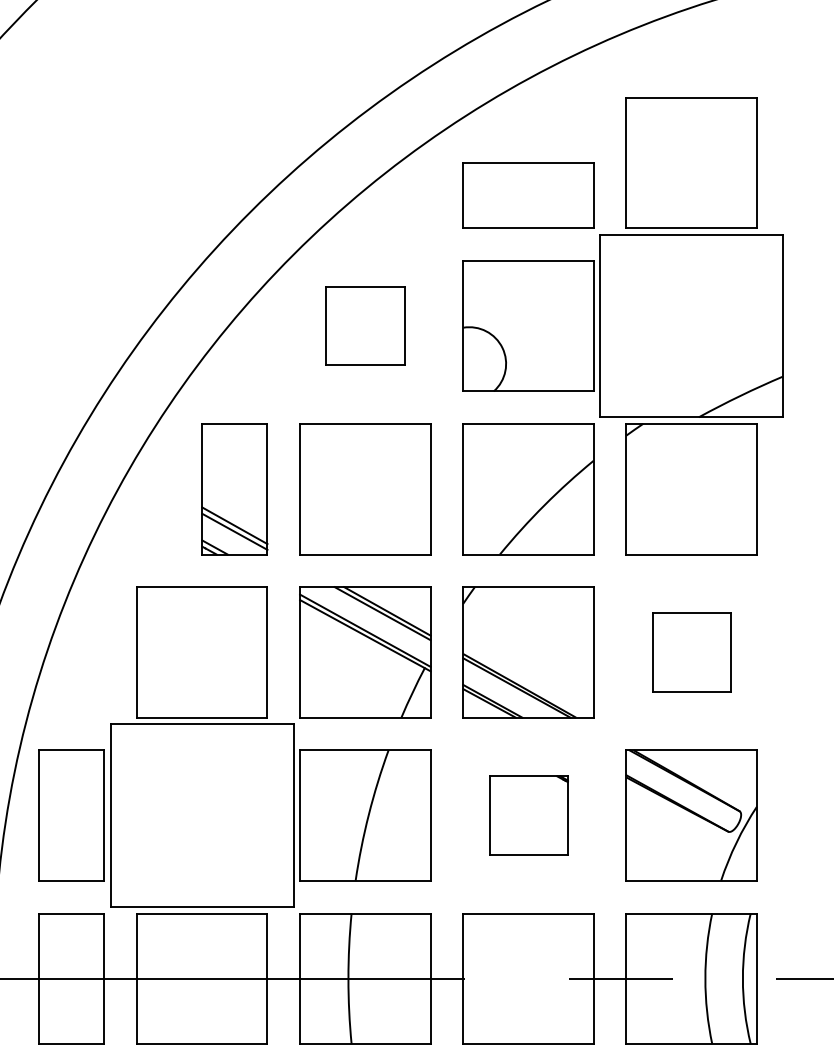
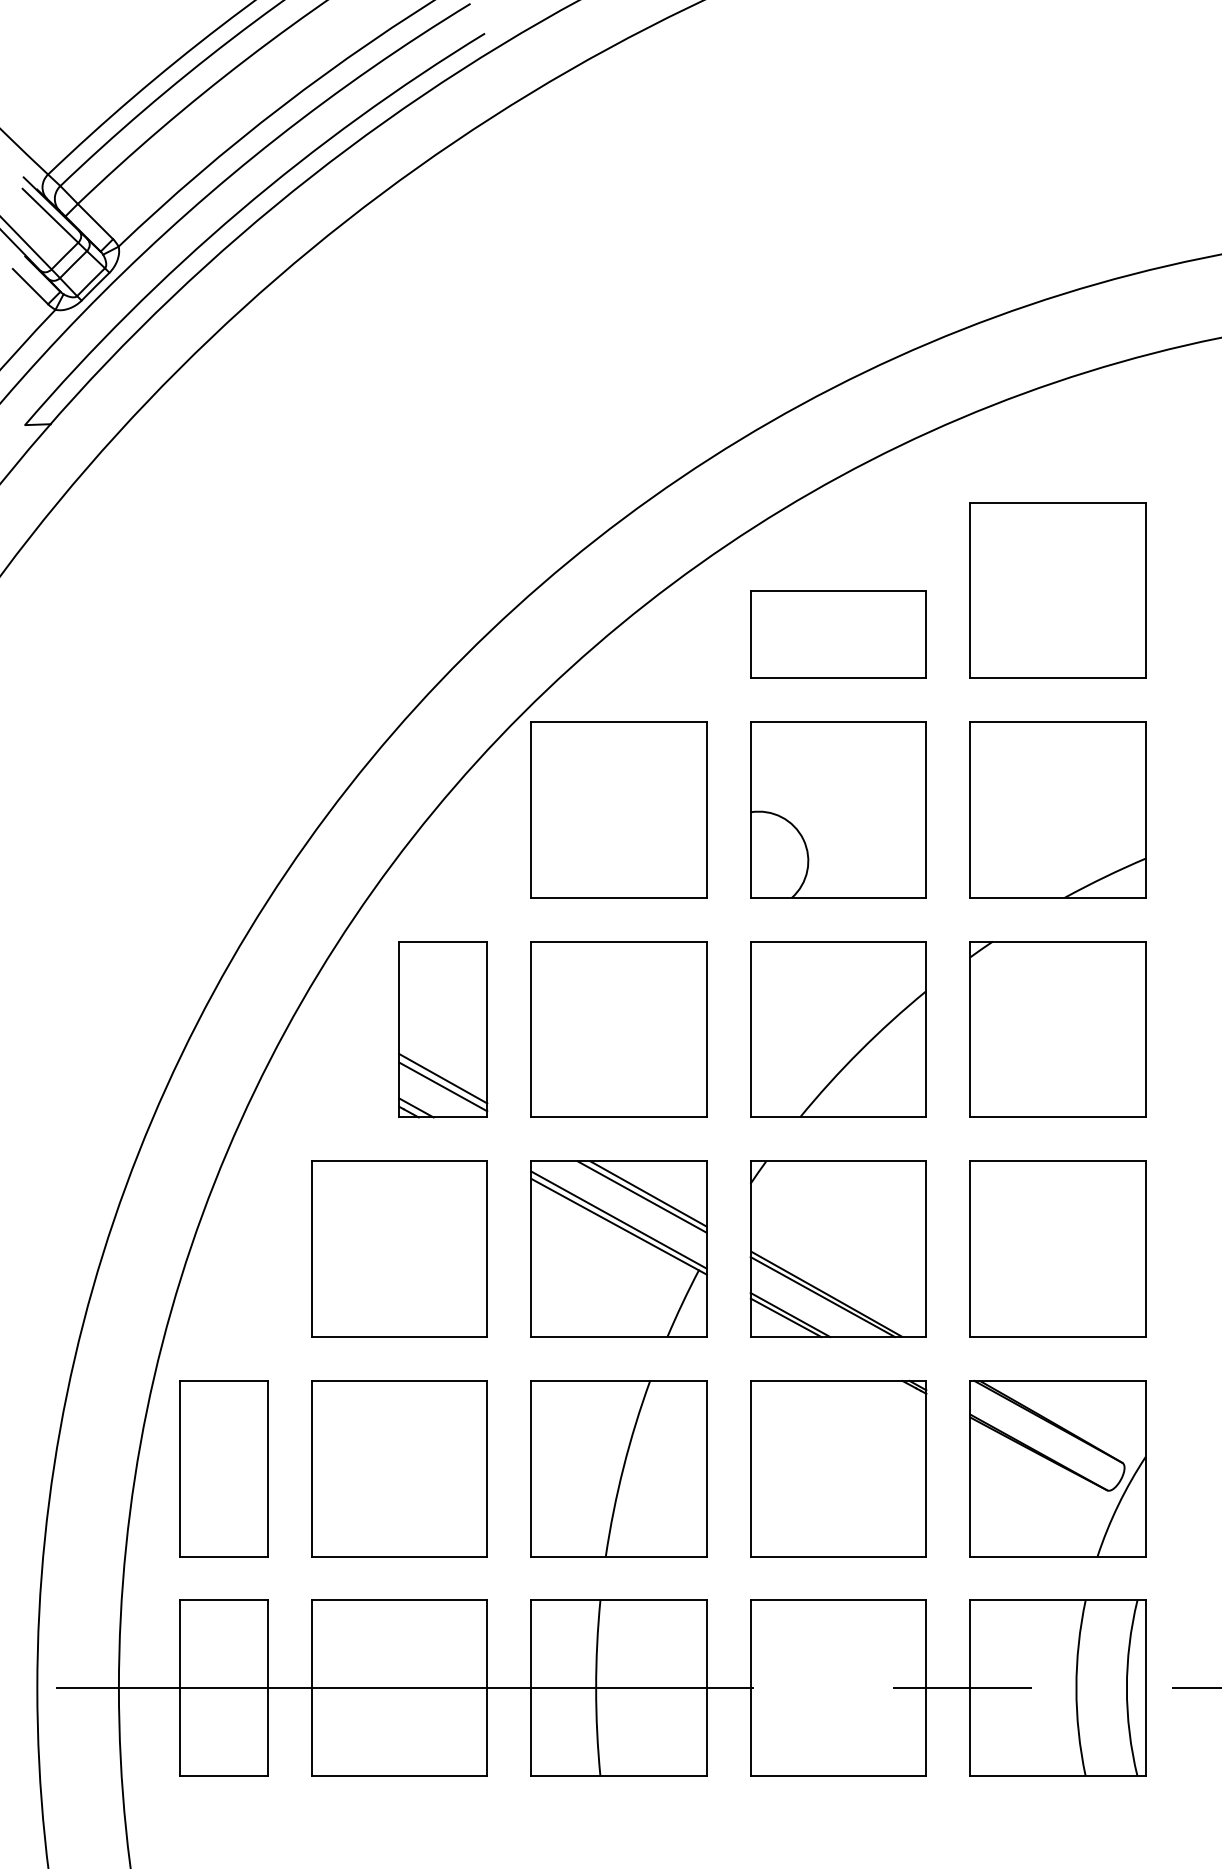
part: (365, 325) -> (618, 809), size x1.67
part: (691, 325) -> (1057, 809), size x0.71
part: (691, 651) -> (1057, 1248), size x1.67
part: (202, 815) -> (399, 1468), size x0.71
part: (528, 815) -> (838, 1468), size x1.67

